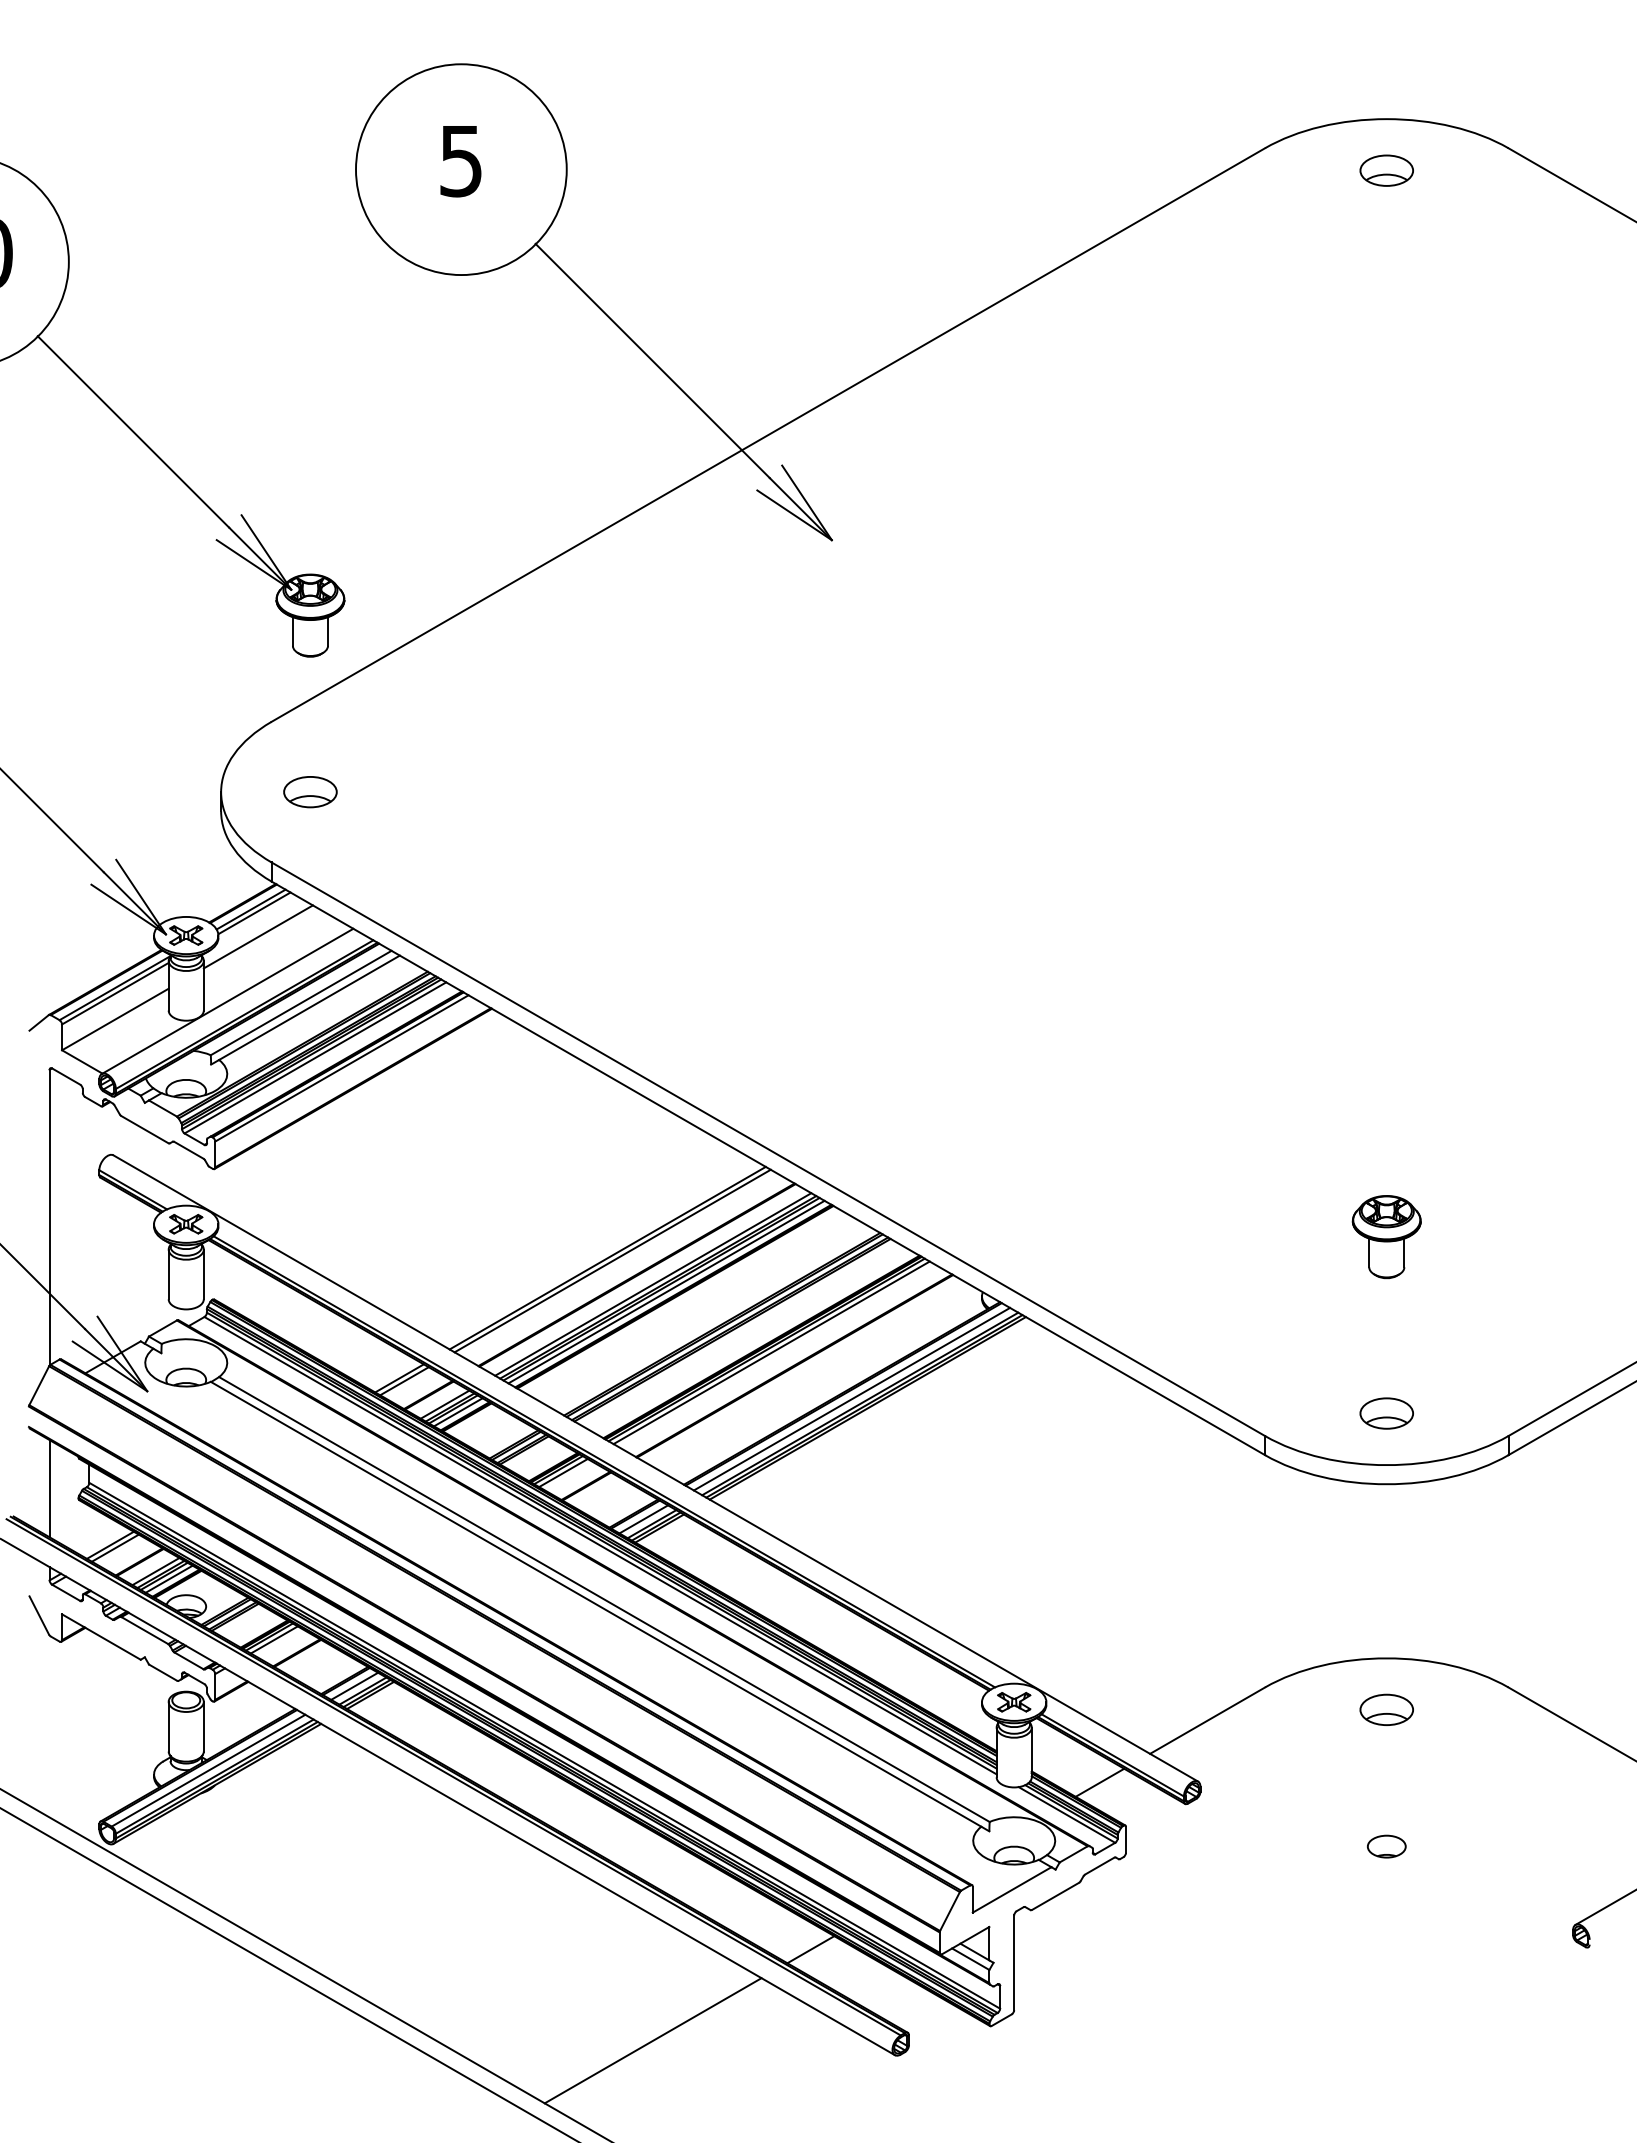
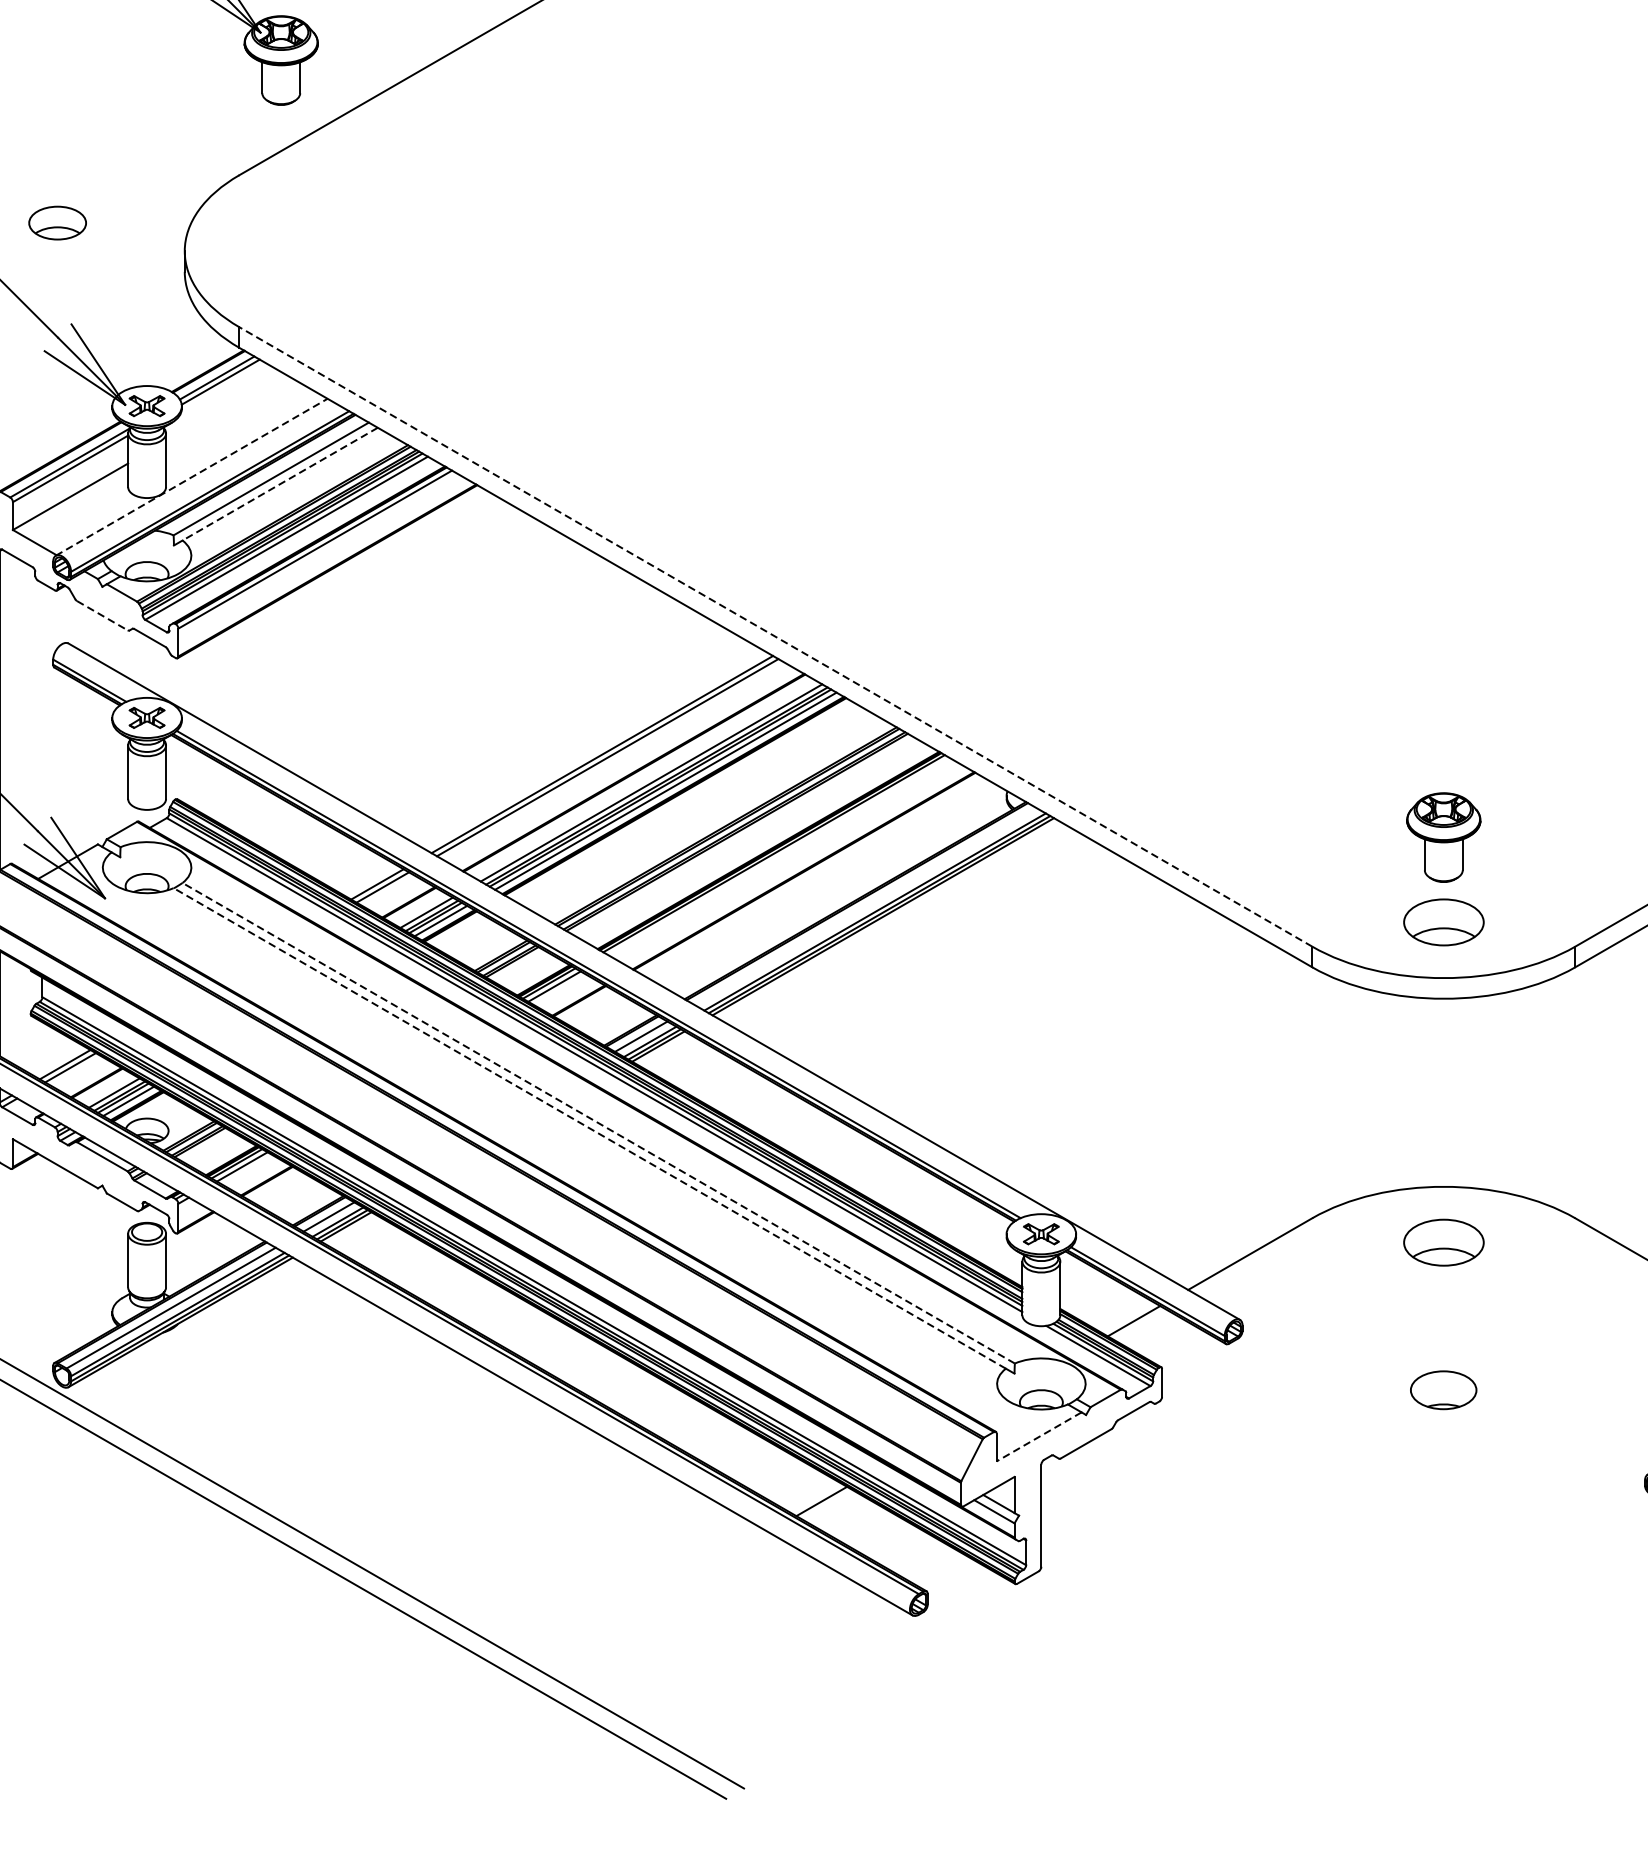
part: (310, 792) -> (57, 223), moved
line: (257, 936) -> (224, 407), removed
line: (228, 1001) -> (192, 477), solid -> dashed
line: (309, 1008) -> (280, 484), solid -> dashed
line: (145, 1129) -> (103, 615), solid -> dashed
line: (768, 1149) -> (775, 637), solid -> dashed
part: (1386, 1237) -> (1443, 838), moved
line: (771, 1352) -> (779, 856), removed
line: (851, 1398) -> (865, 906), removed
part: (1386, 1413) -> (1443, 922), size x1.4
line: (604, 1599) -> (598, 1123), solid -> dashed
line: (596, 1604) -> (590, 1128), solid -> dashed
part: (1386, 1709) -> (1443, 1242), size x1.4
part: (1386, 1846) -> (1443, 1390), size x1.6
line: (1011, 1890) -> (1038, 1437), solid -> dashed
line: (652, 2040) -> (650, 1599), removed

